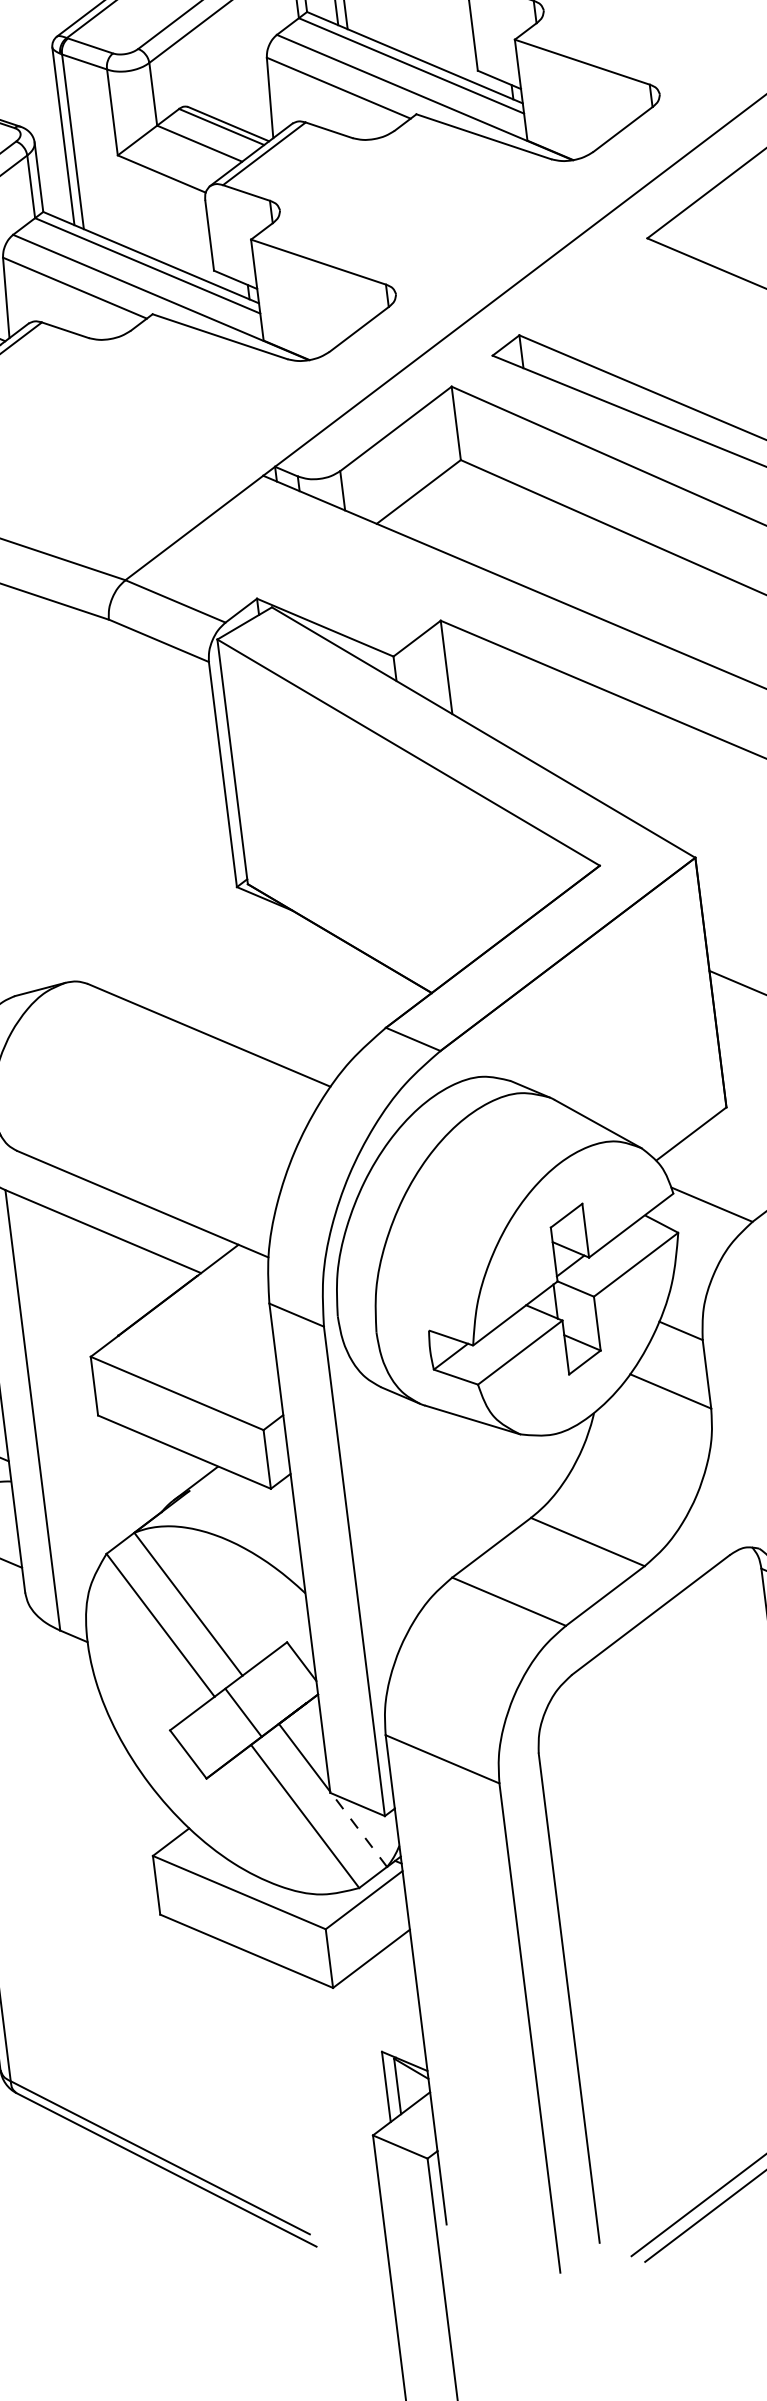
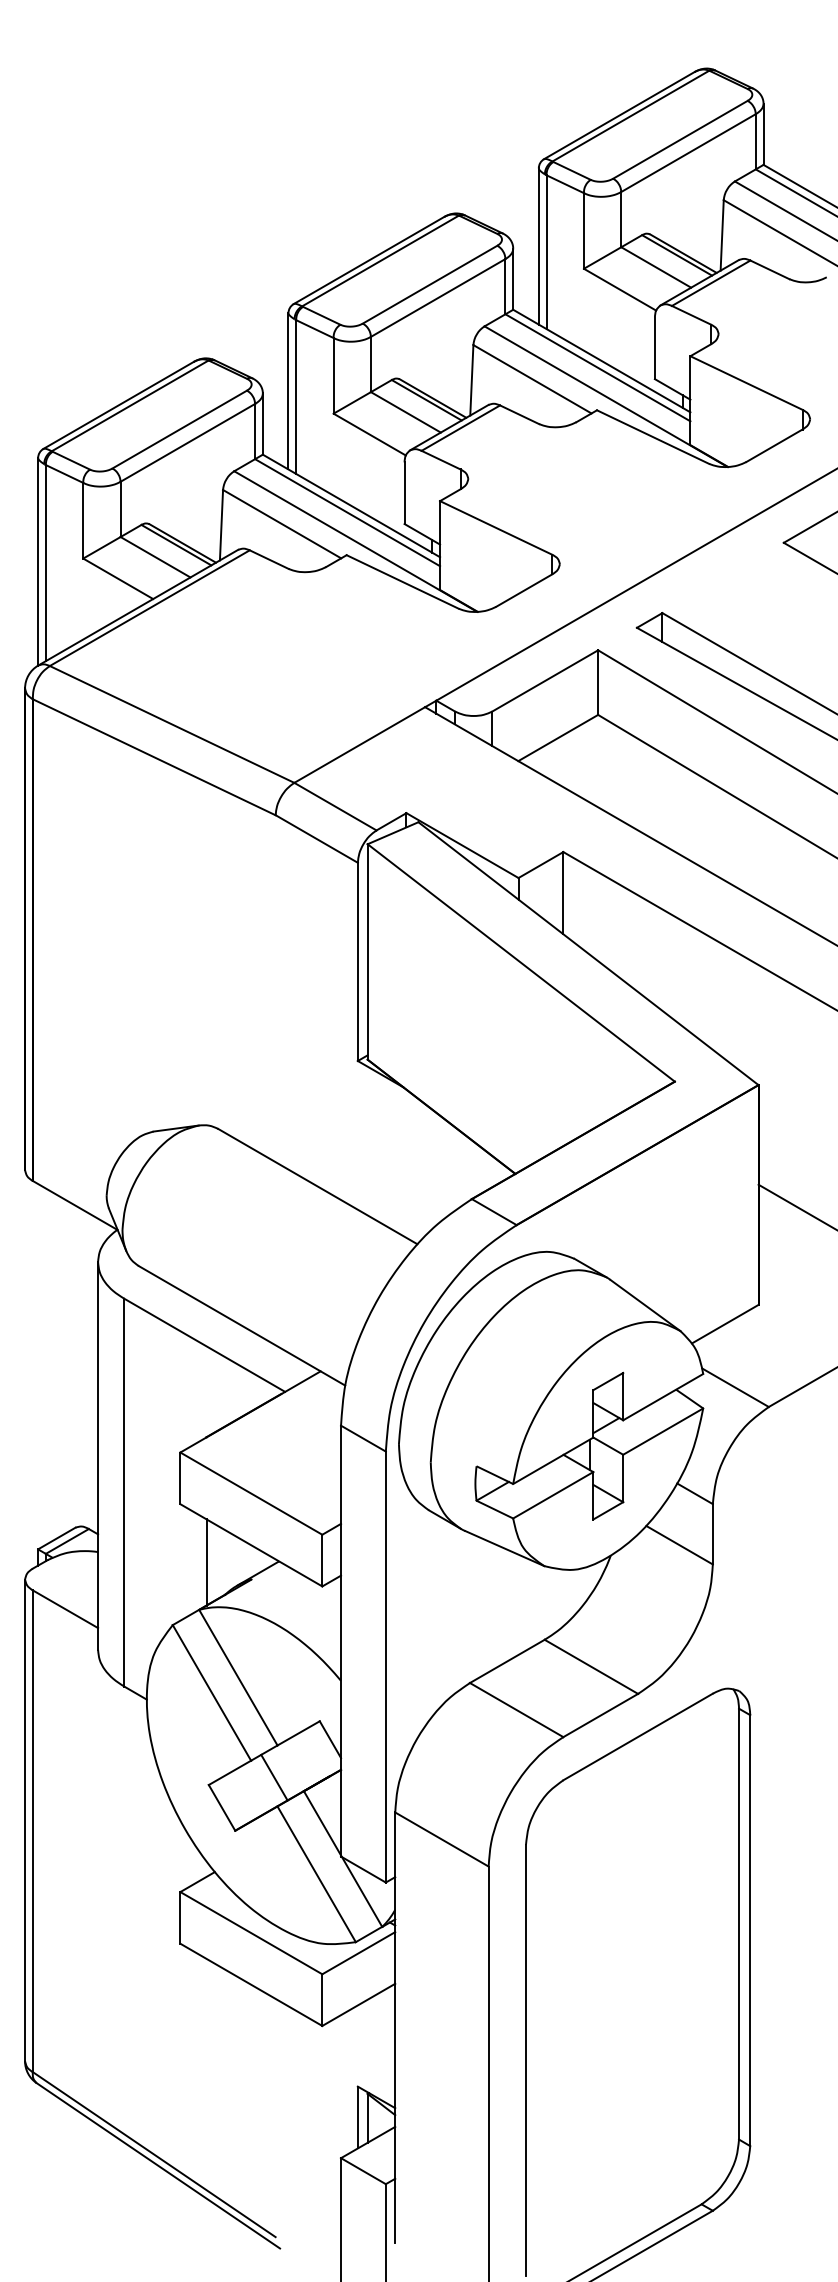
line: (135, 1478) -> (206, 1562), added
line: (358, 1829) -> (361, 1891), dashed -> solid

